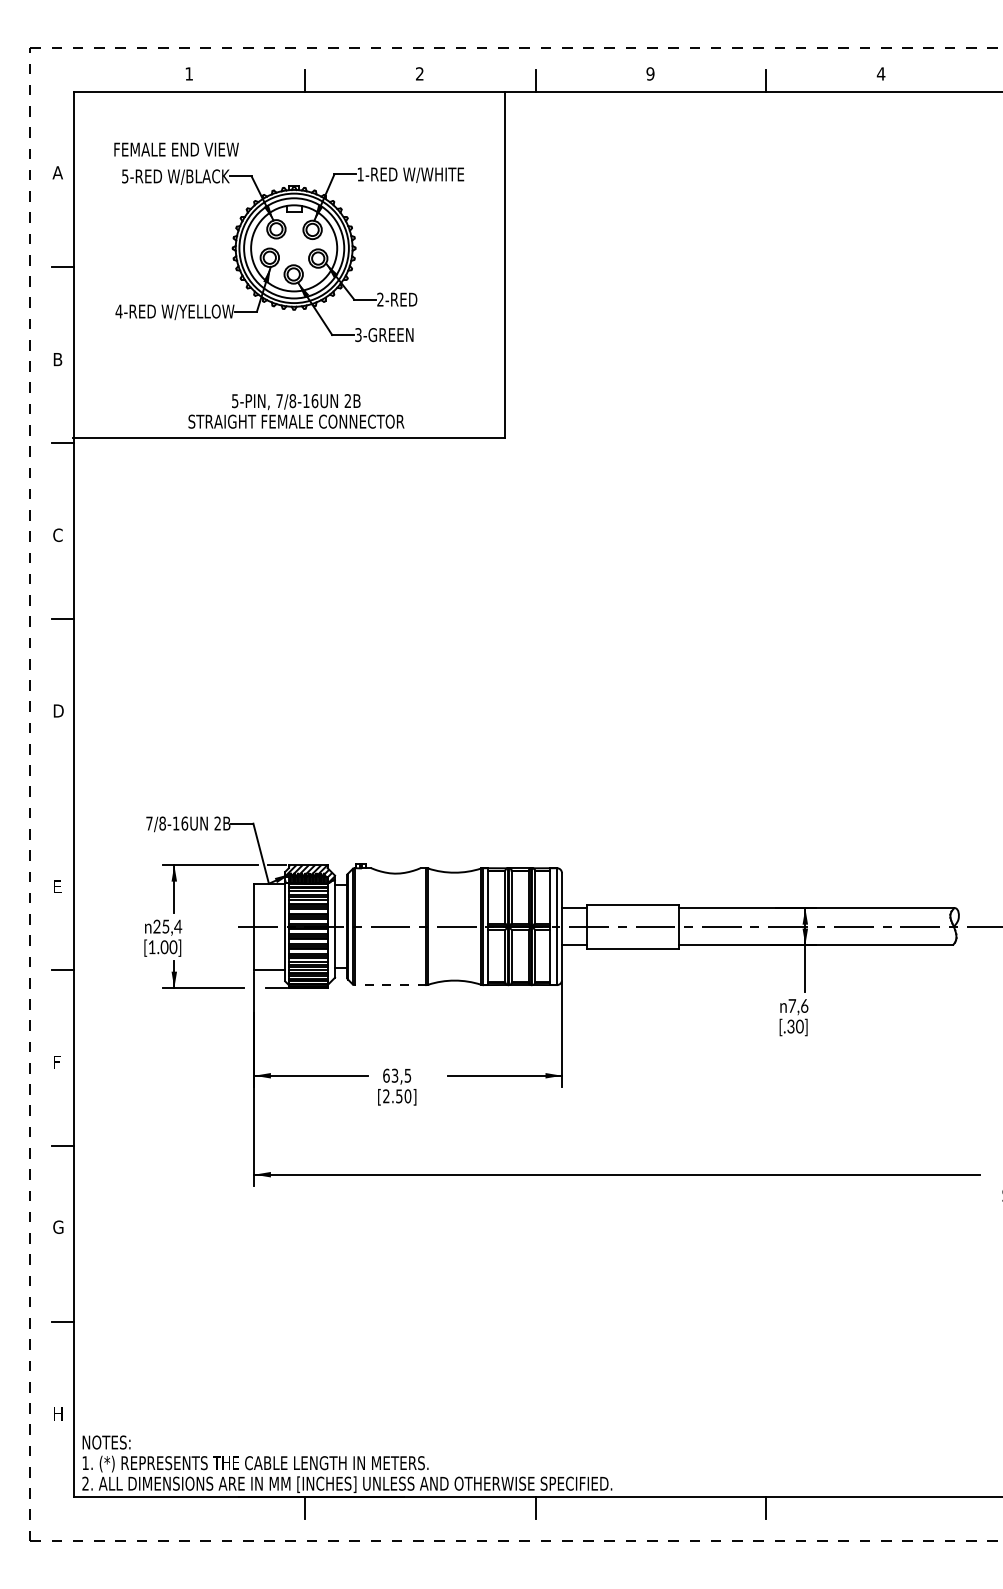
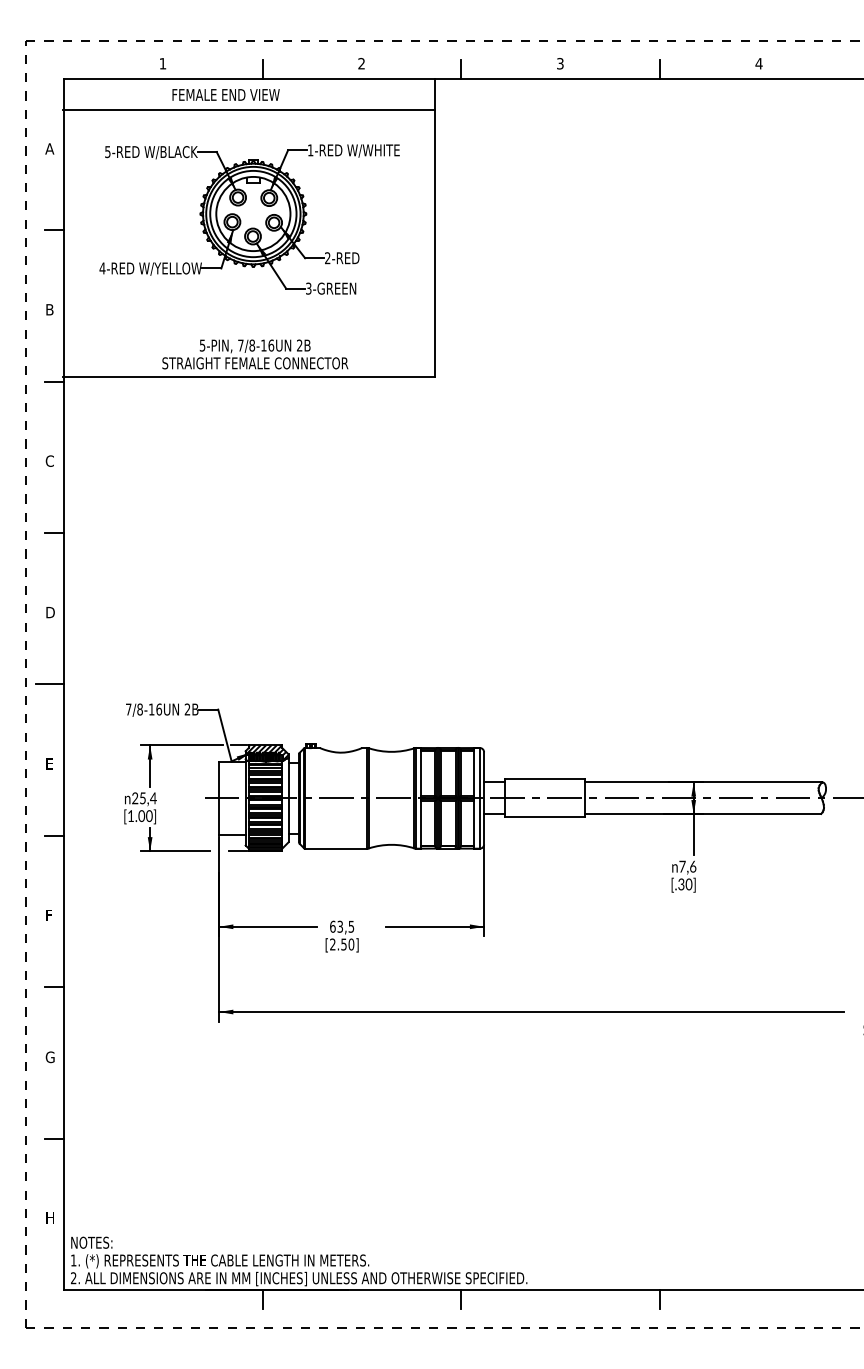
text: (649, 73) -> (559, 63), 9 -> 3
line: (289, 127) -> (249, 109), added
text: (175, 149) -> (225, 94), moved
line: (57, 794) -> (49, 684), added
line: (390, 984) -> (336, 848), dashed -> solid

